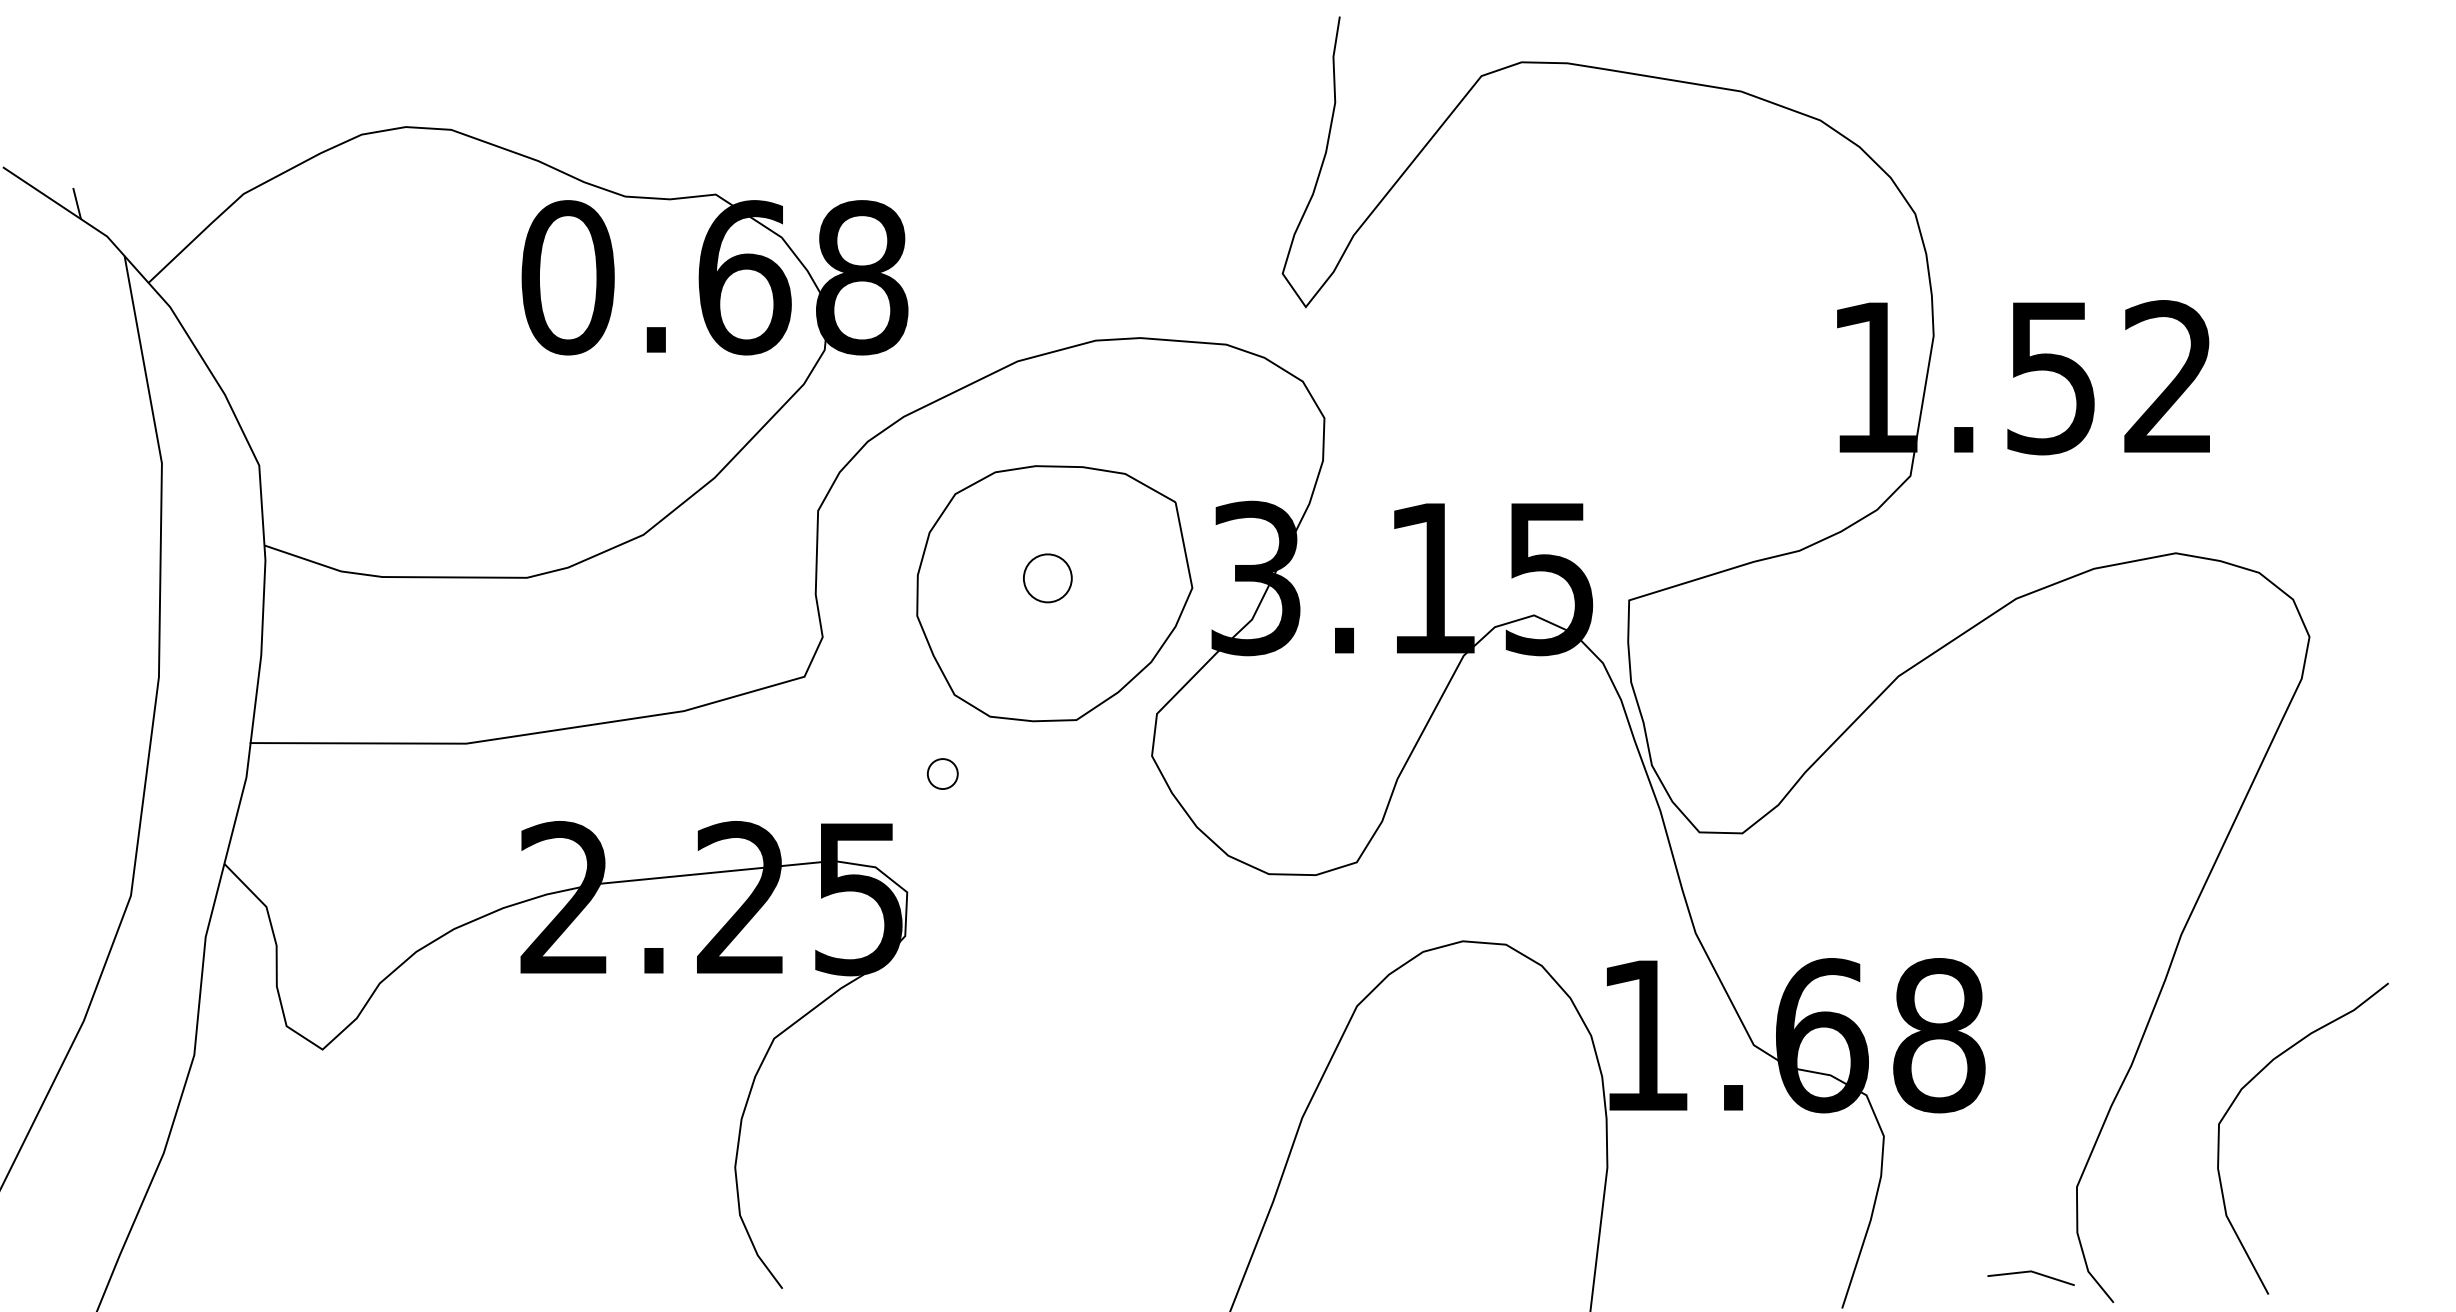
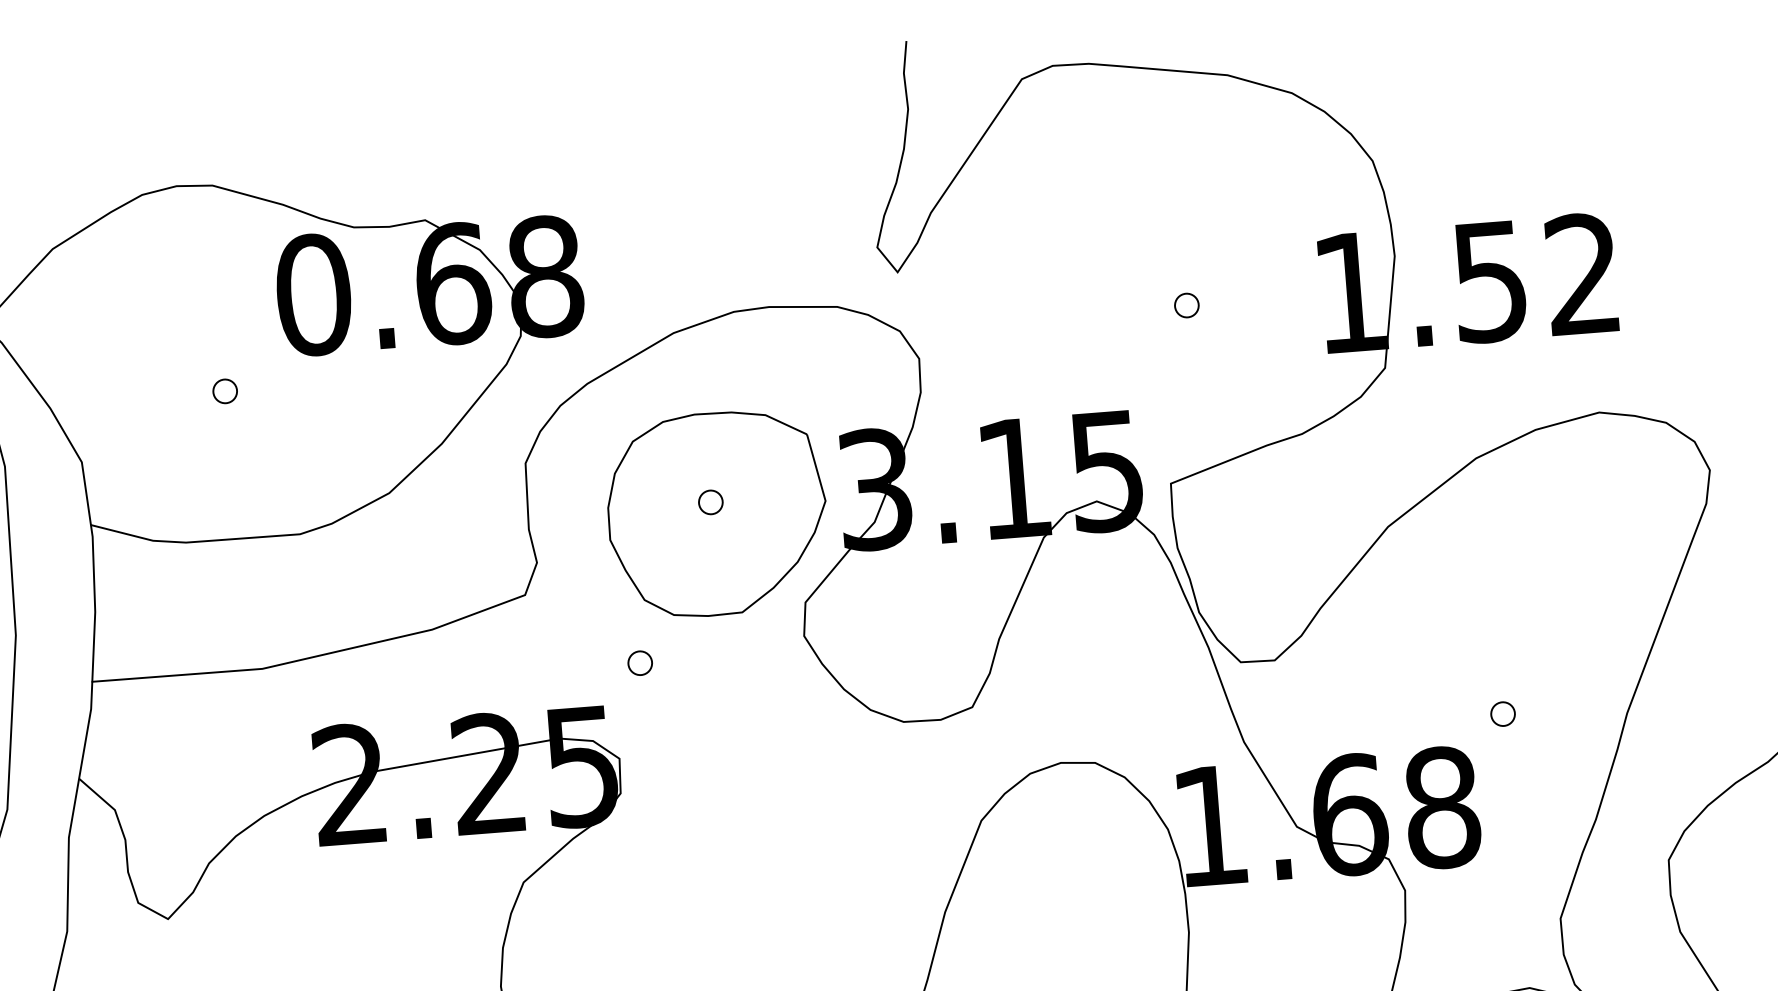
part: (1666, 377) -> (1186, 305), added
part: (446, 390) -> (224, 391), added
part: (1047, 578) -> (710, 502), size x0.62
part: (2024, 923) -> (1502, 713), added

